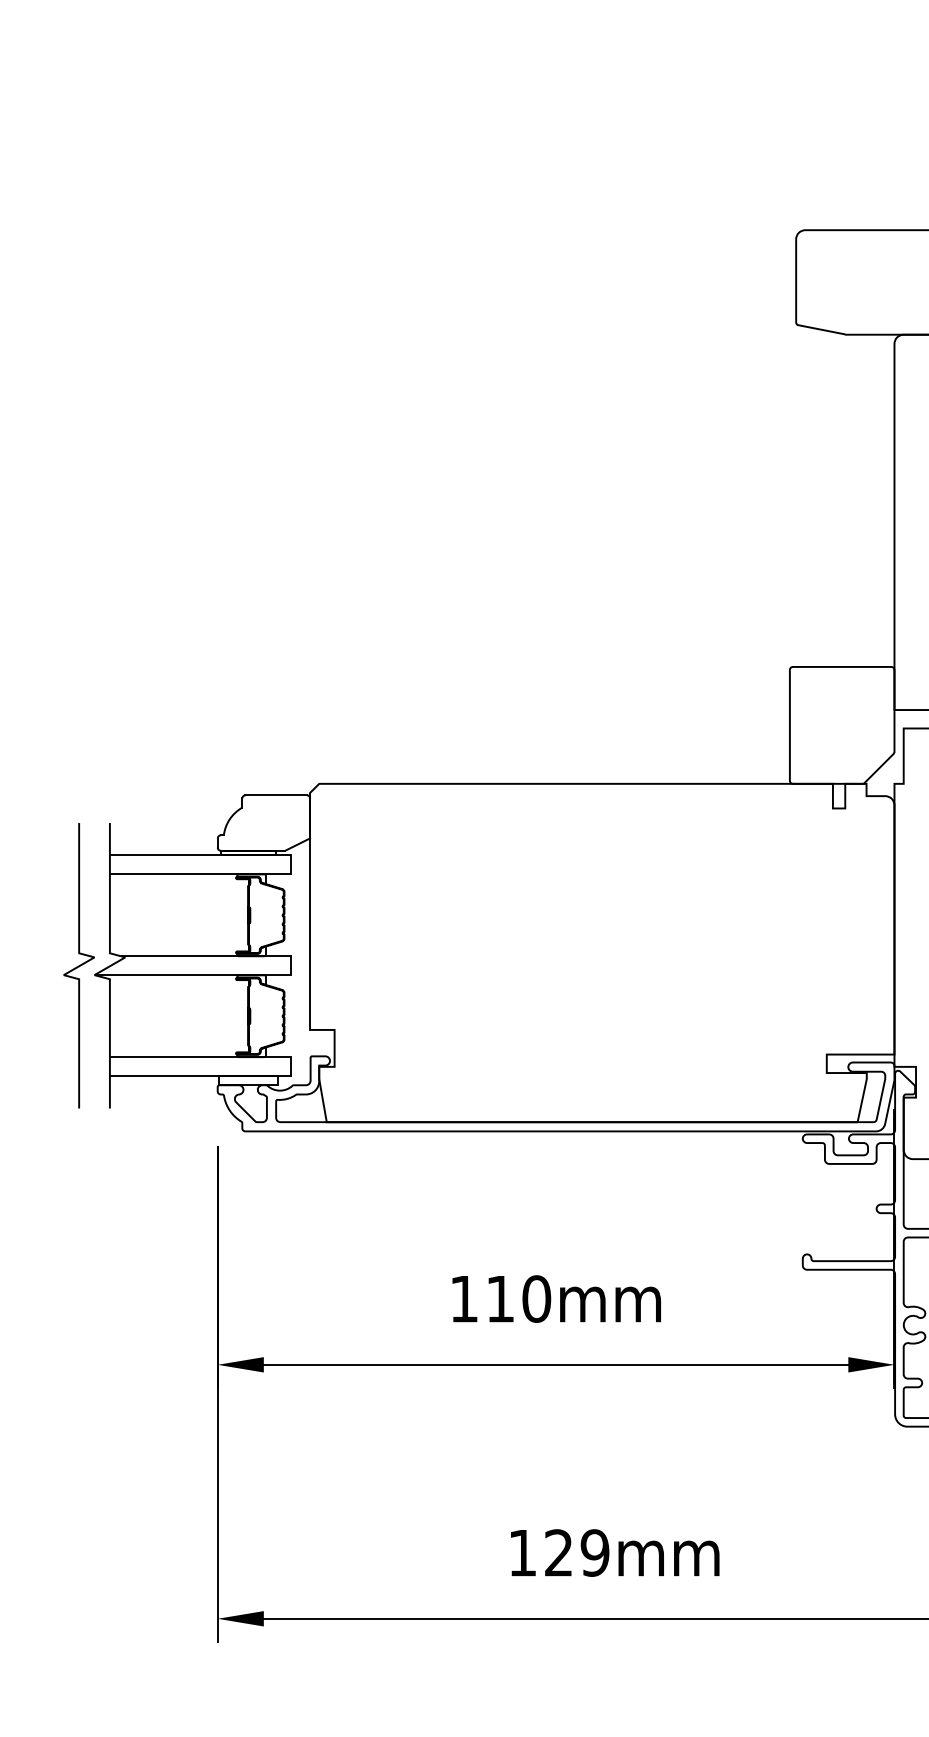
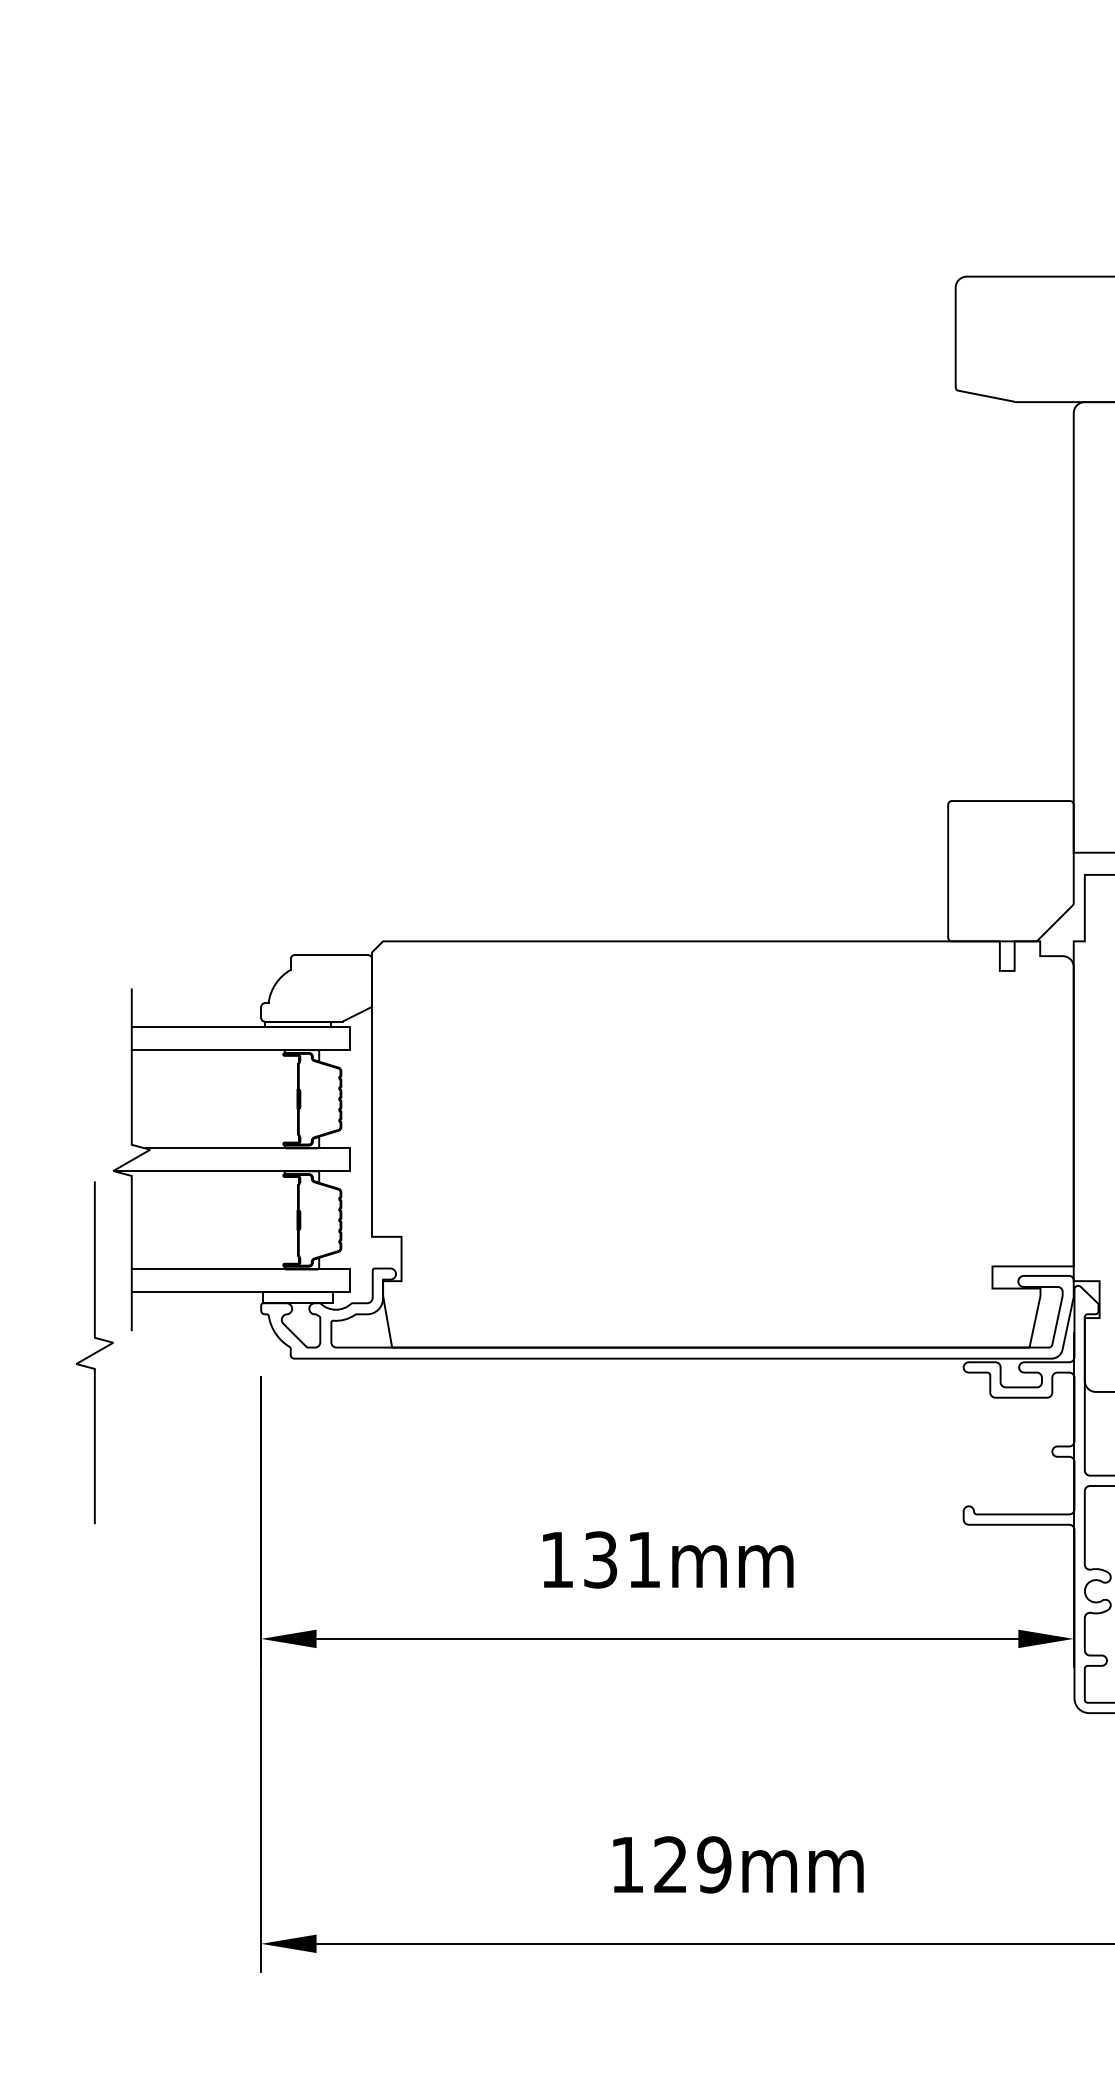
curve: (78, 965) -> (94, 1352), moved
text: (518, 1298) -> (622, 1559), 110mm -> 131mm

